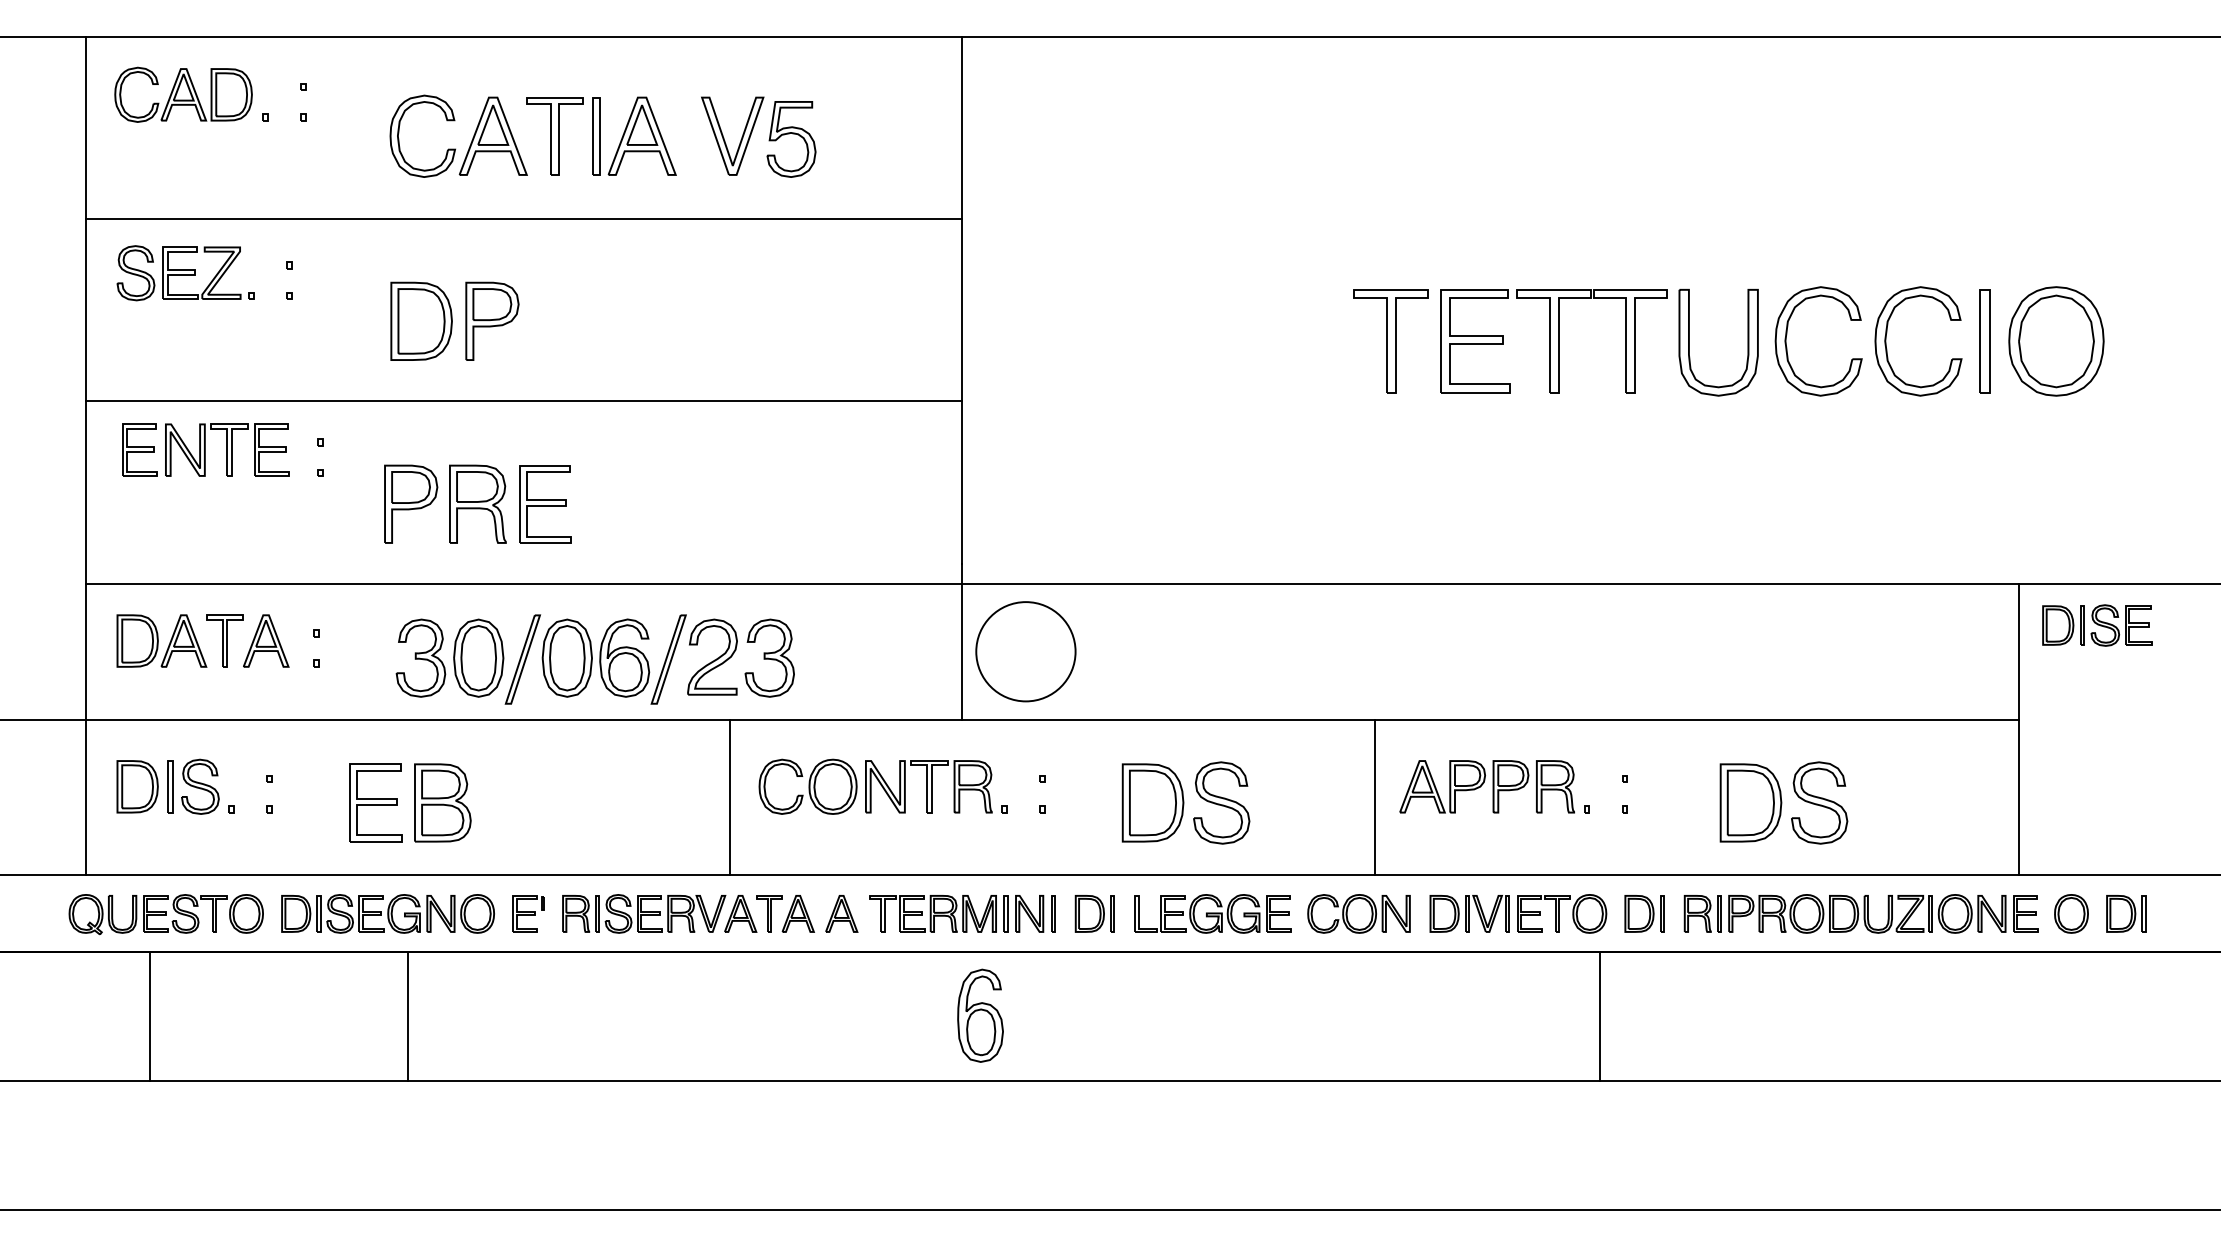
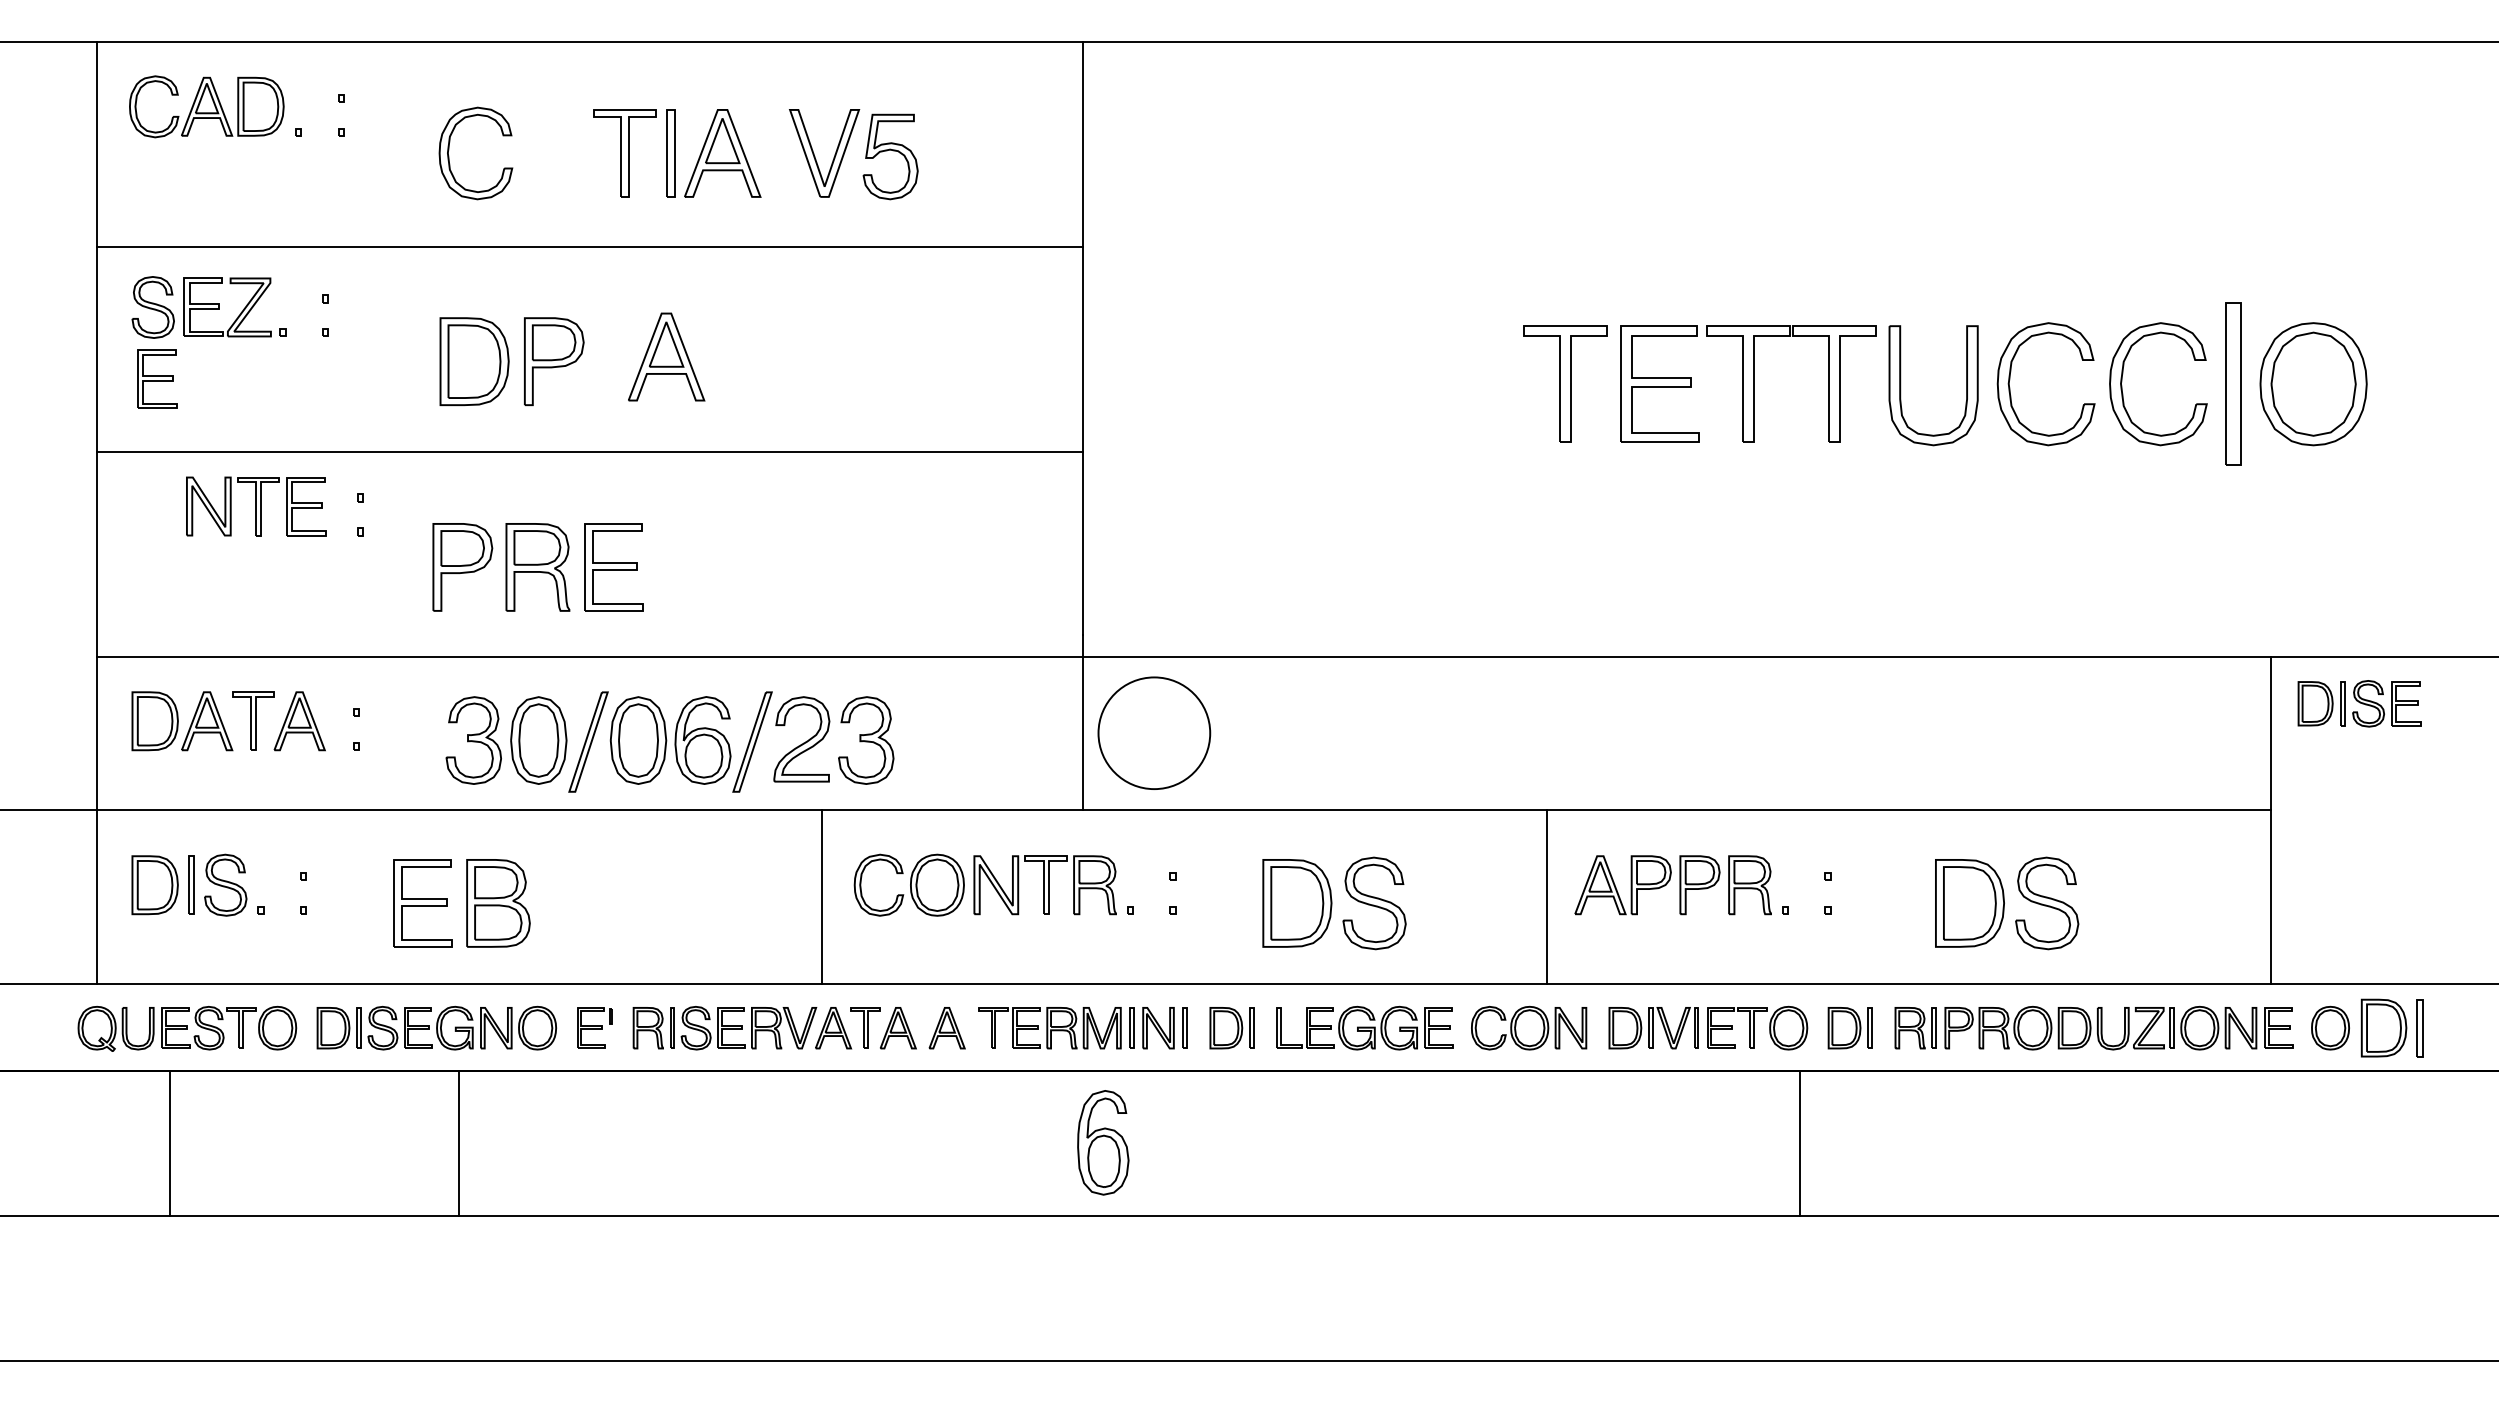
part: (492, 135) -> (665, 356), moved
part: (1984, 341) -> (2232, 384), size x1.4
part: (139, 449) -> (157, 378), moved
part: (2126, 913) -> (2392, 1027), size x1.4

